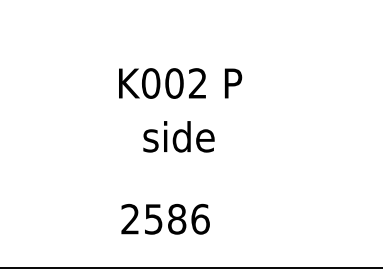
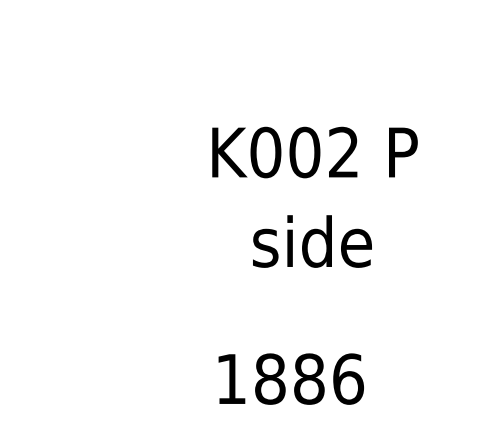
text: (141, 218) -> (249, 377), 2586 -> 1886

